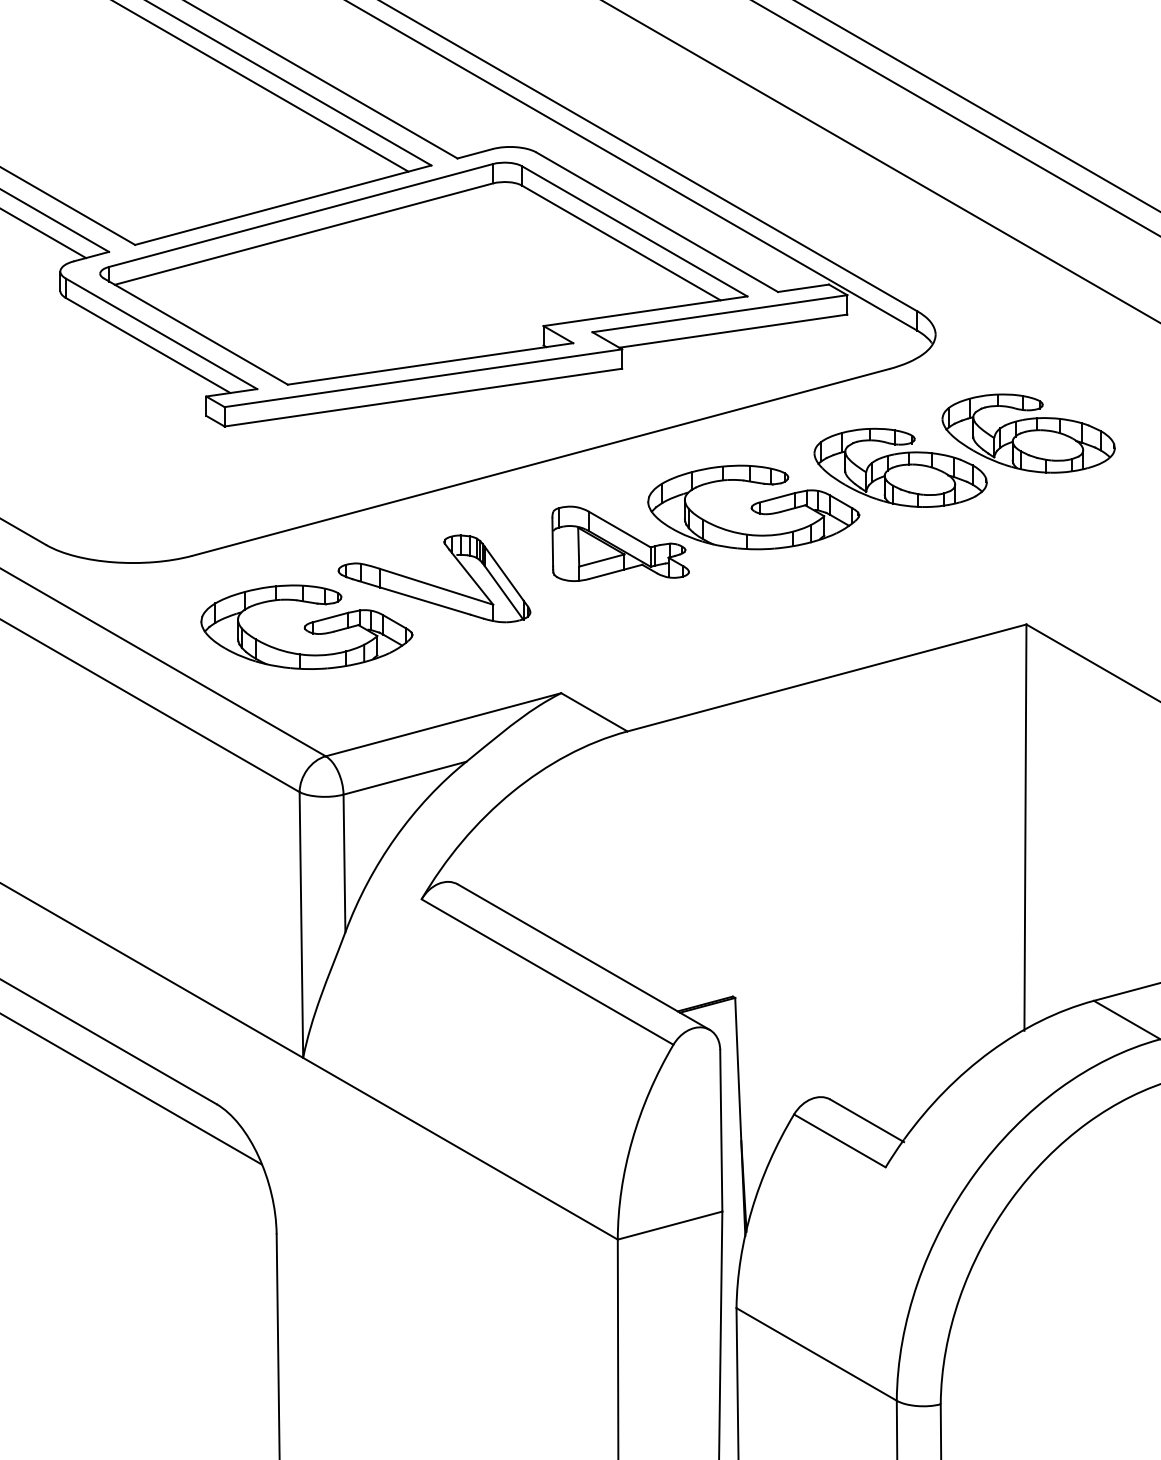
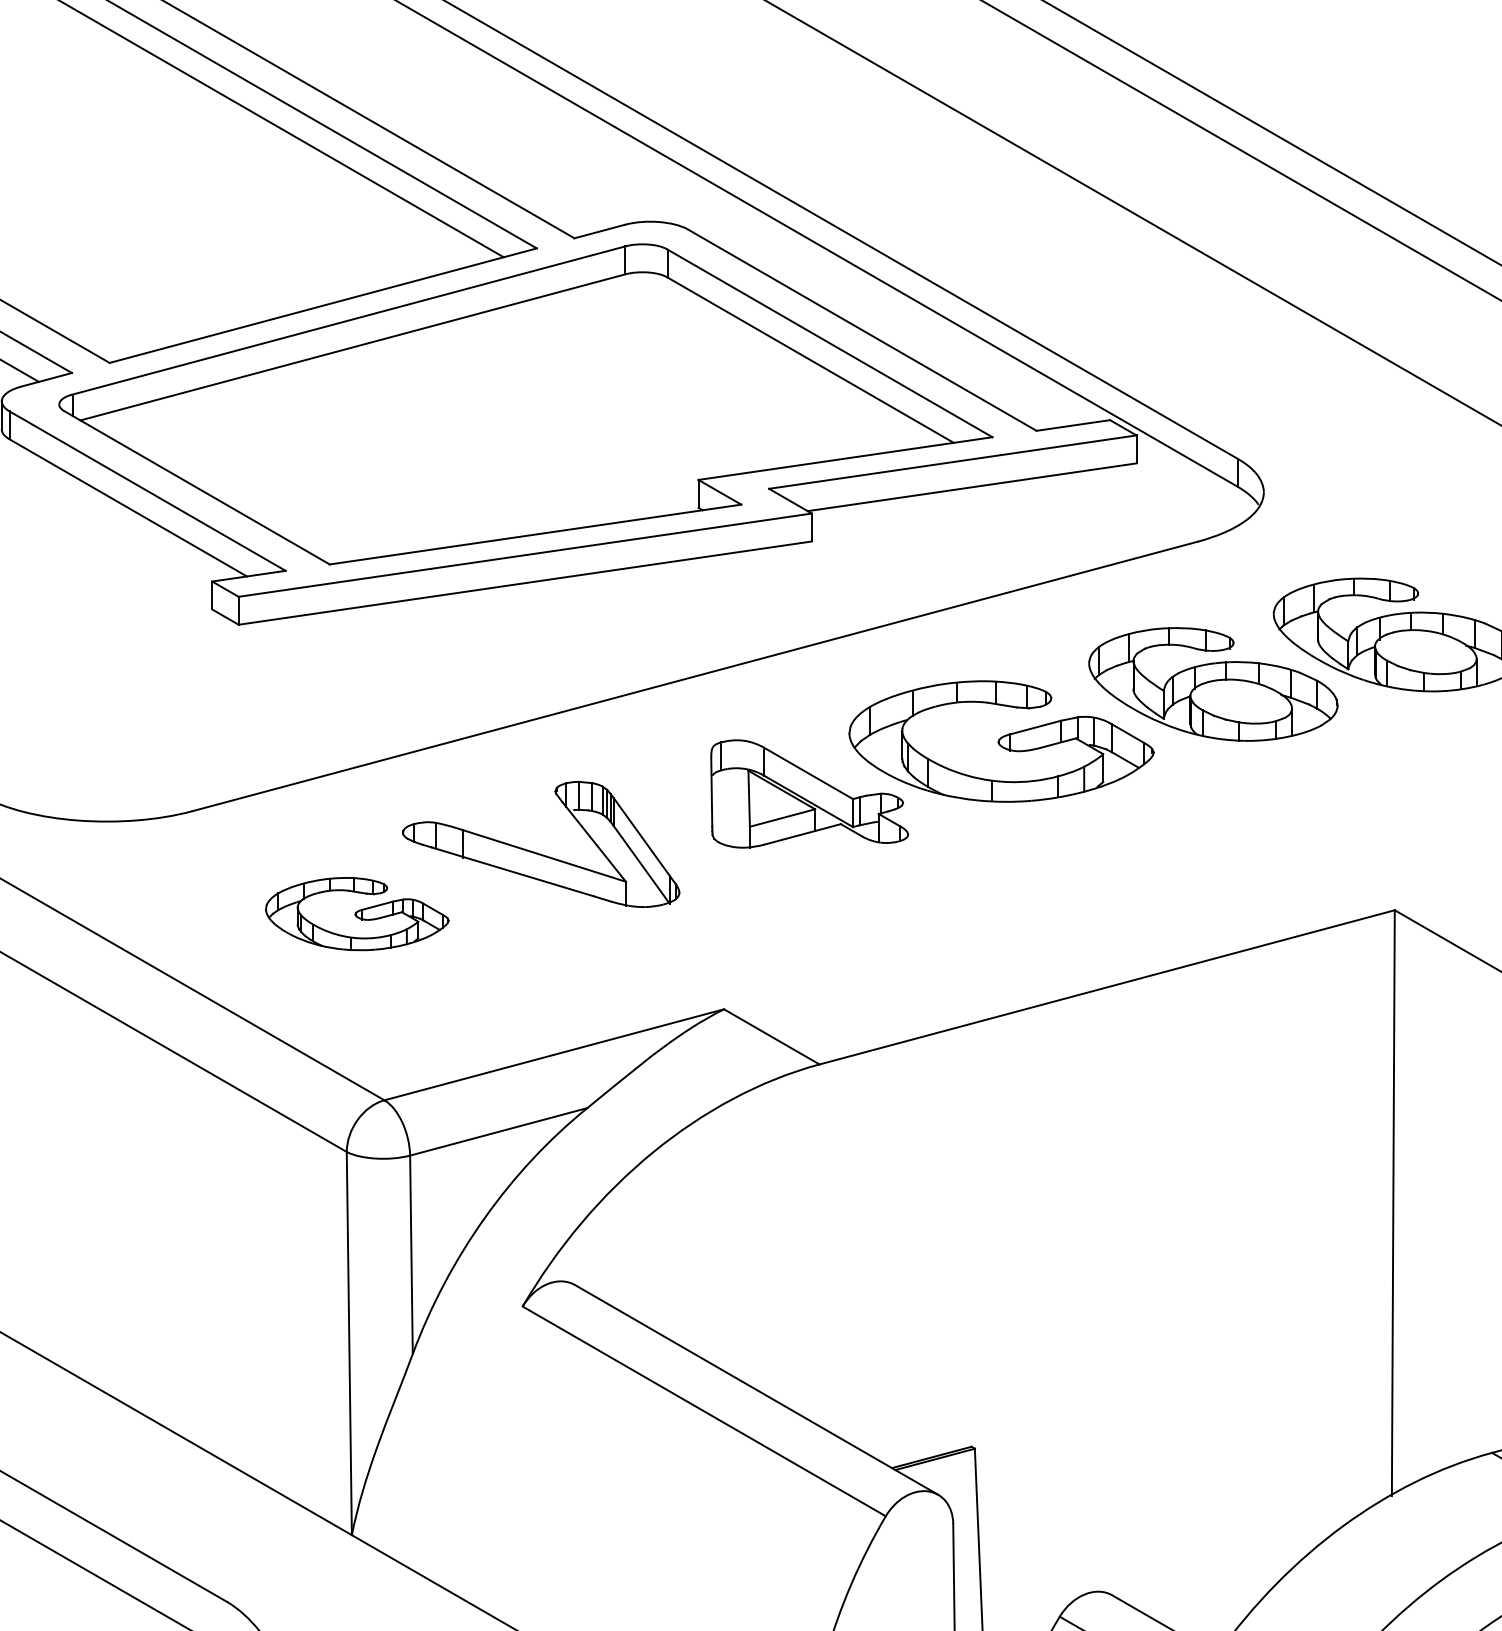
part: (306, 626) -> (356, 913), size x0.6

